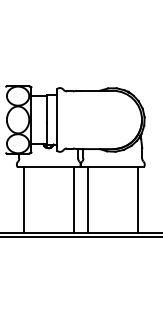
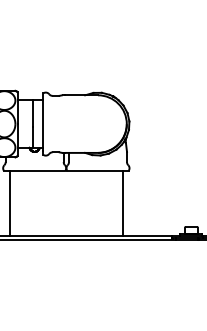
line: (73, 199) -> (59, 202), removed
line: (88, 199) -> (73, 202), removed

